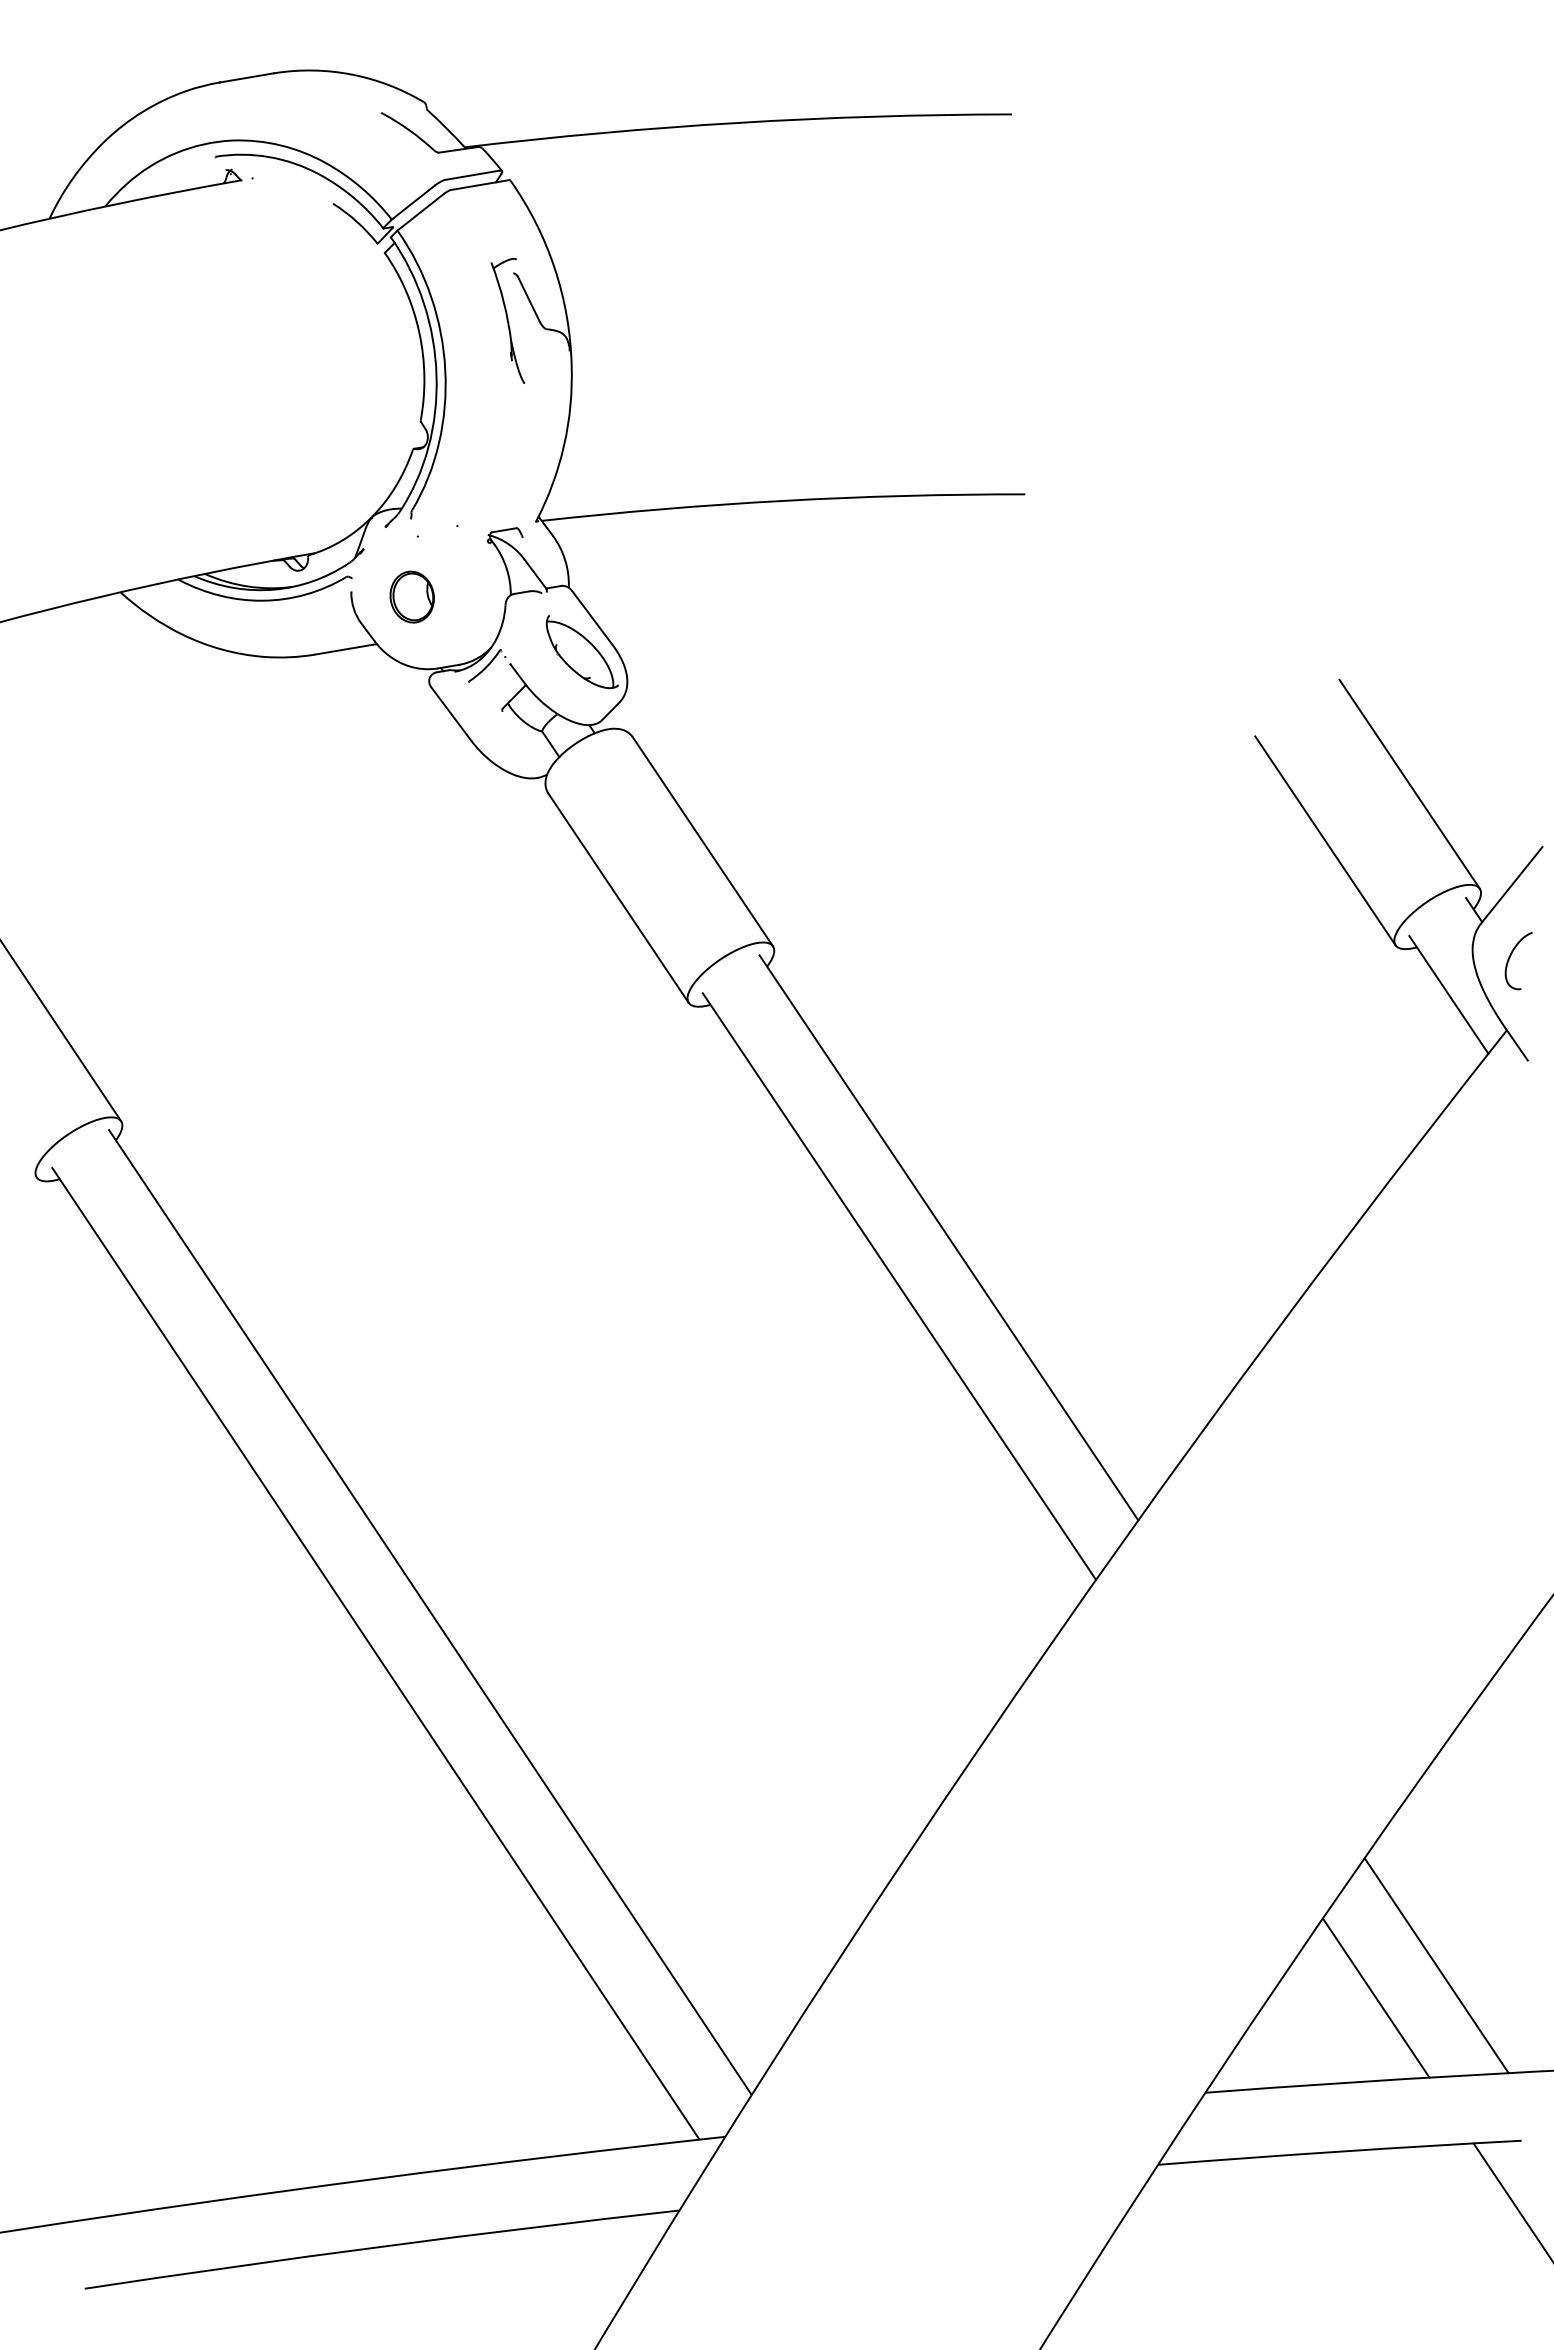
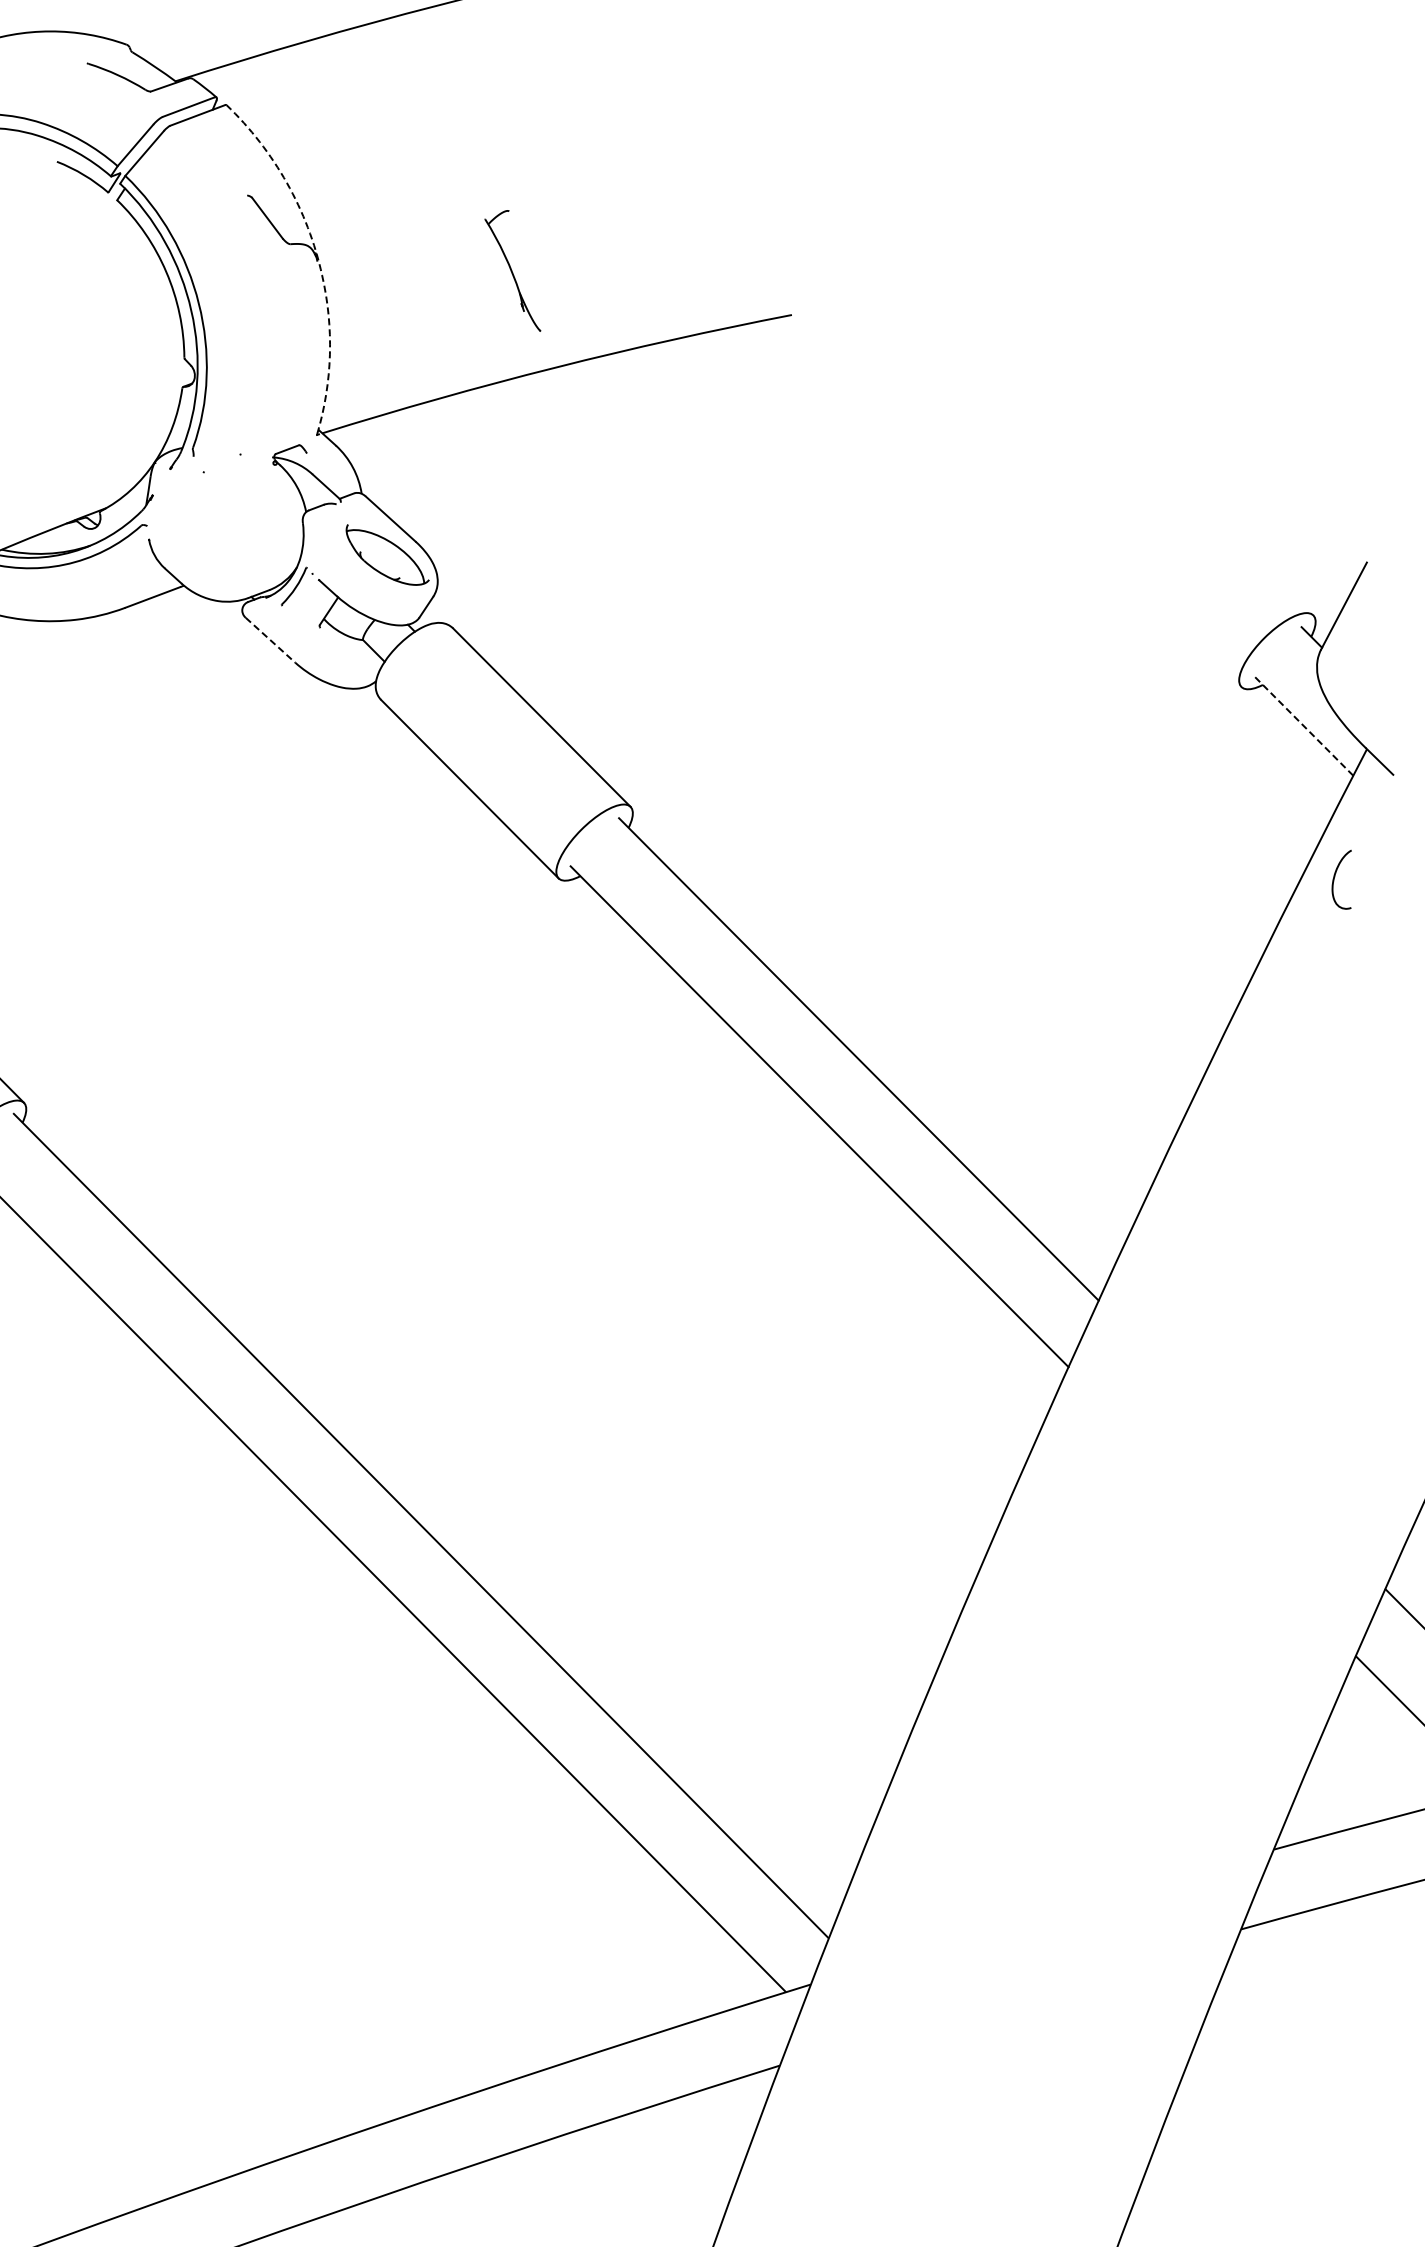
part: (507, 320) -> (511, 272), moved
line: (570, 349) -> (317, 259), solid -> dashed
part: (411, 596) -> (208, 532), removed
line: (451, 714) -> (270, 640), solid -> dashed
line: (1409, 783) -> (1224, 525), removed
line: (1325, 840) -> (1152, 597), removed
curve: (1510, 957) -> (1334, 878), moved
line: (1448, 994) -> (1302, 725), solid -> dashed

